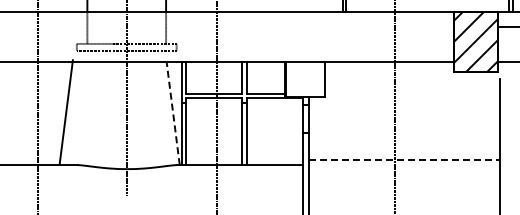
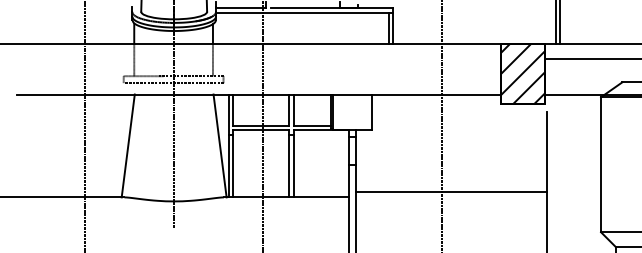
line: (65, 111) -> (127, 145), moved
line: (173, 113) -> (220, 145), dashed -> solid
line: (404, 159) -> (451, 191), dashed -> solid

